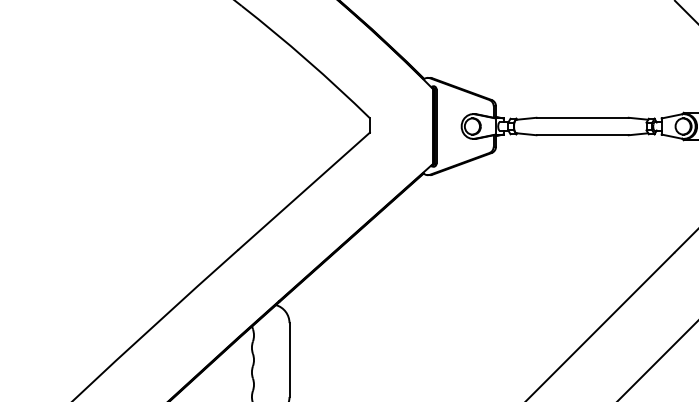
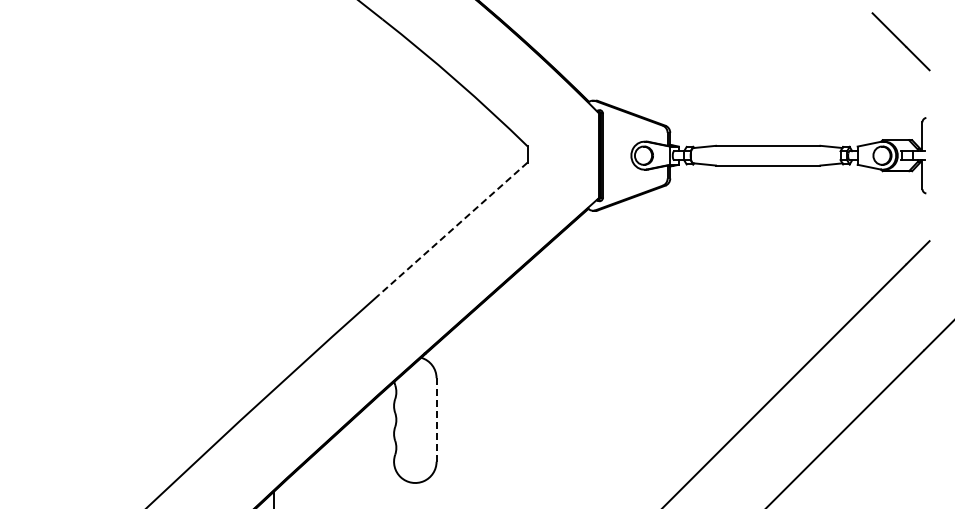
line: (303, 191) -> (452, 229), solid -> dashed
line: (289, 359) -> (436, 419), solid -> dashed

